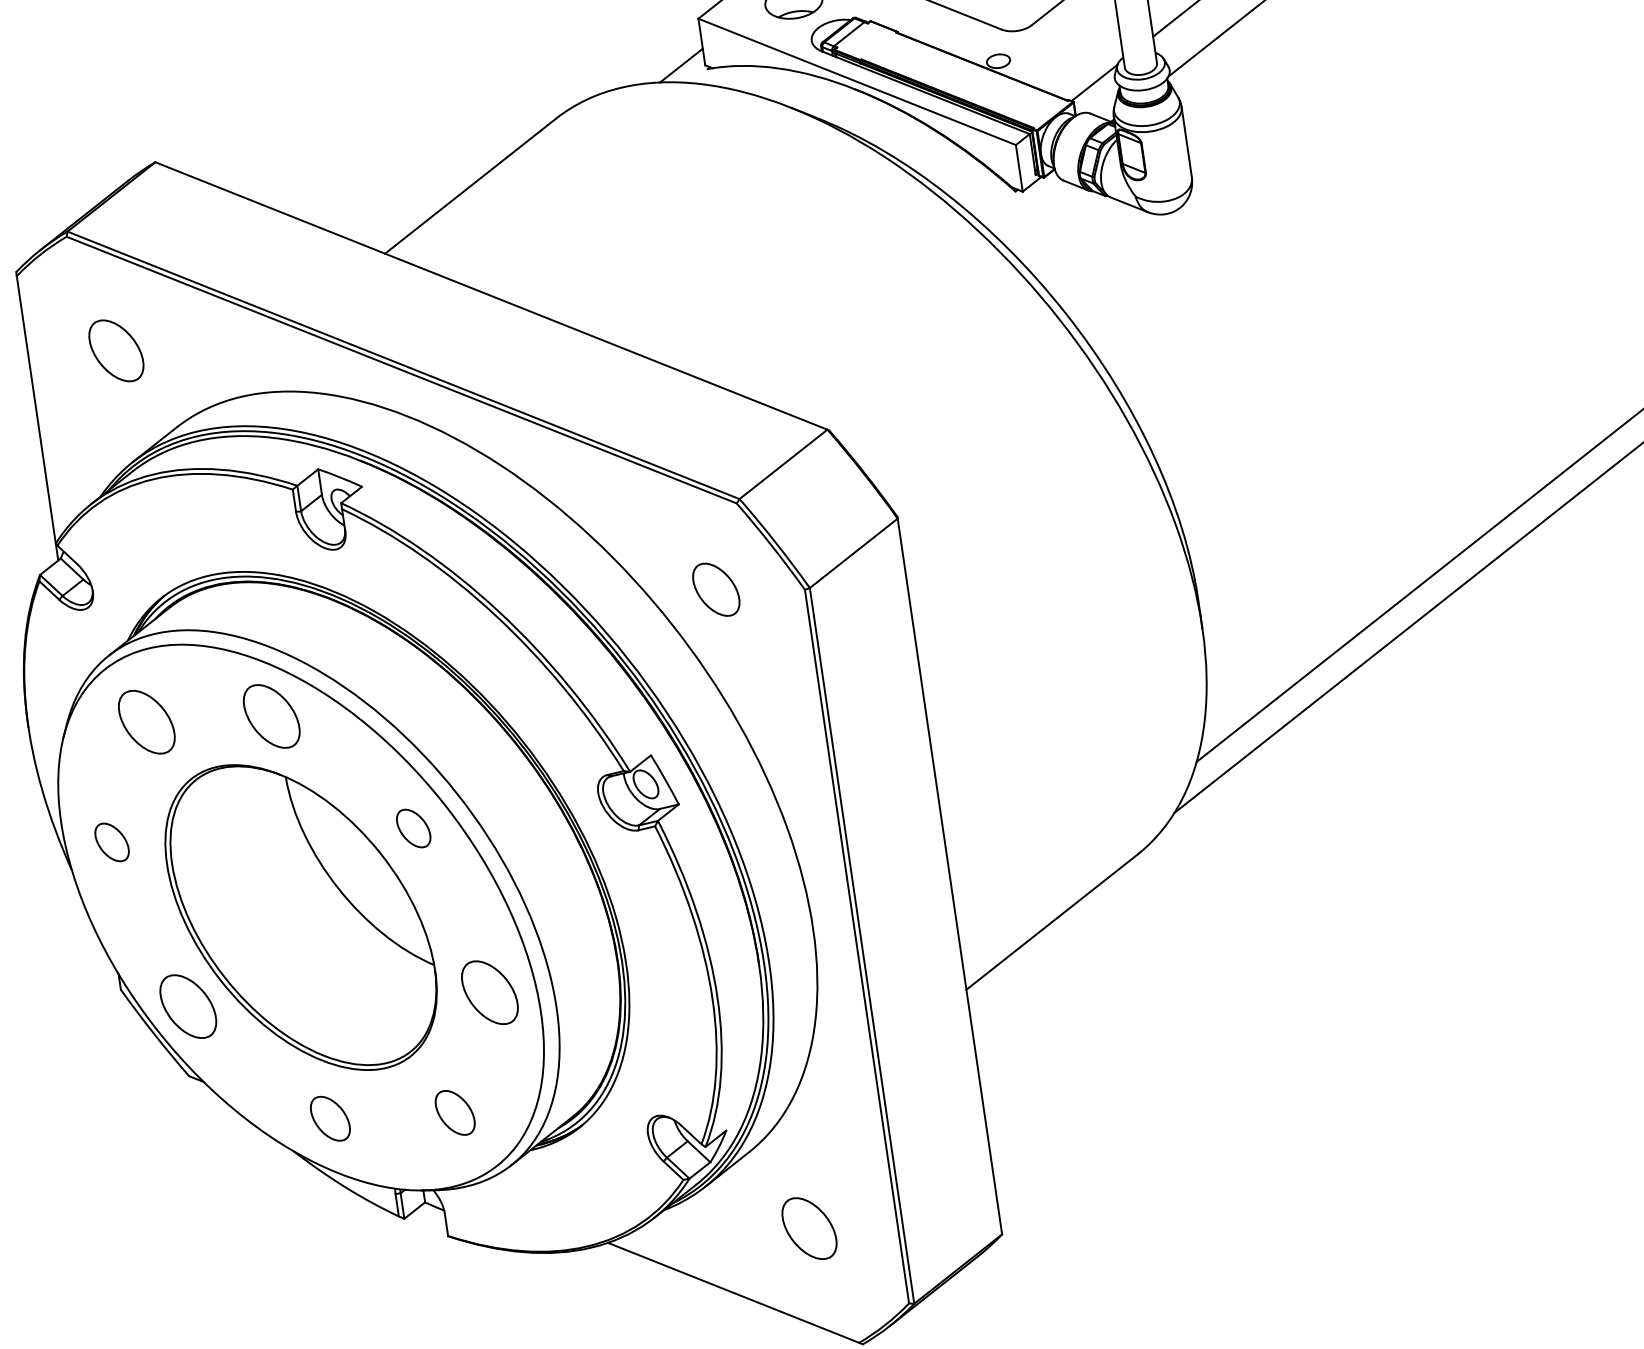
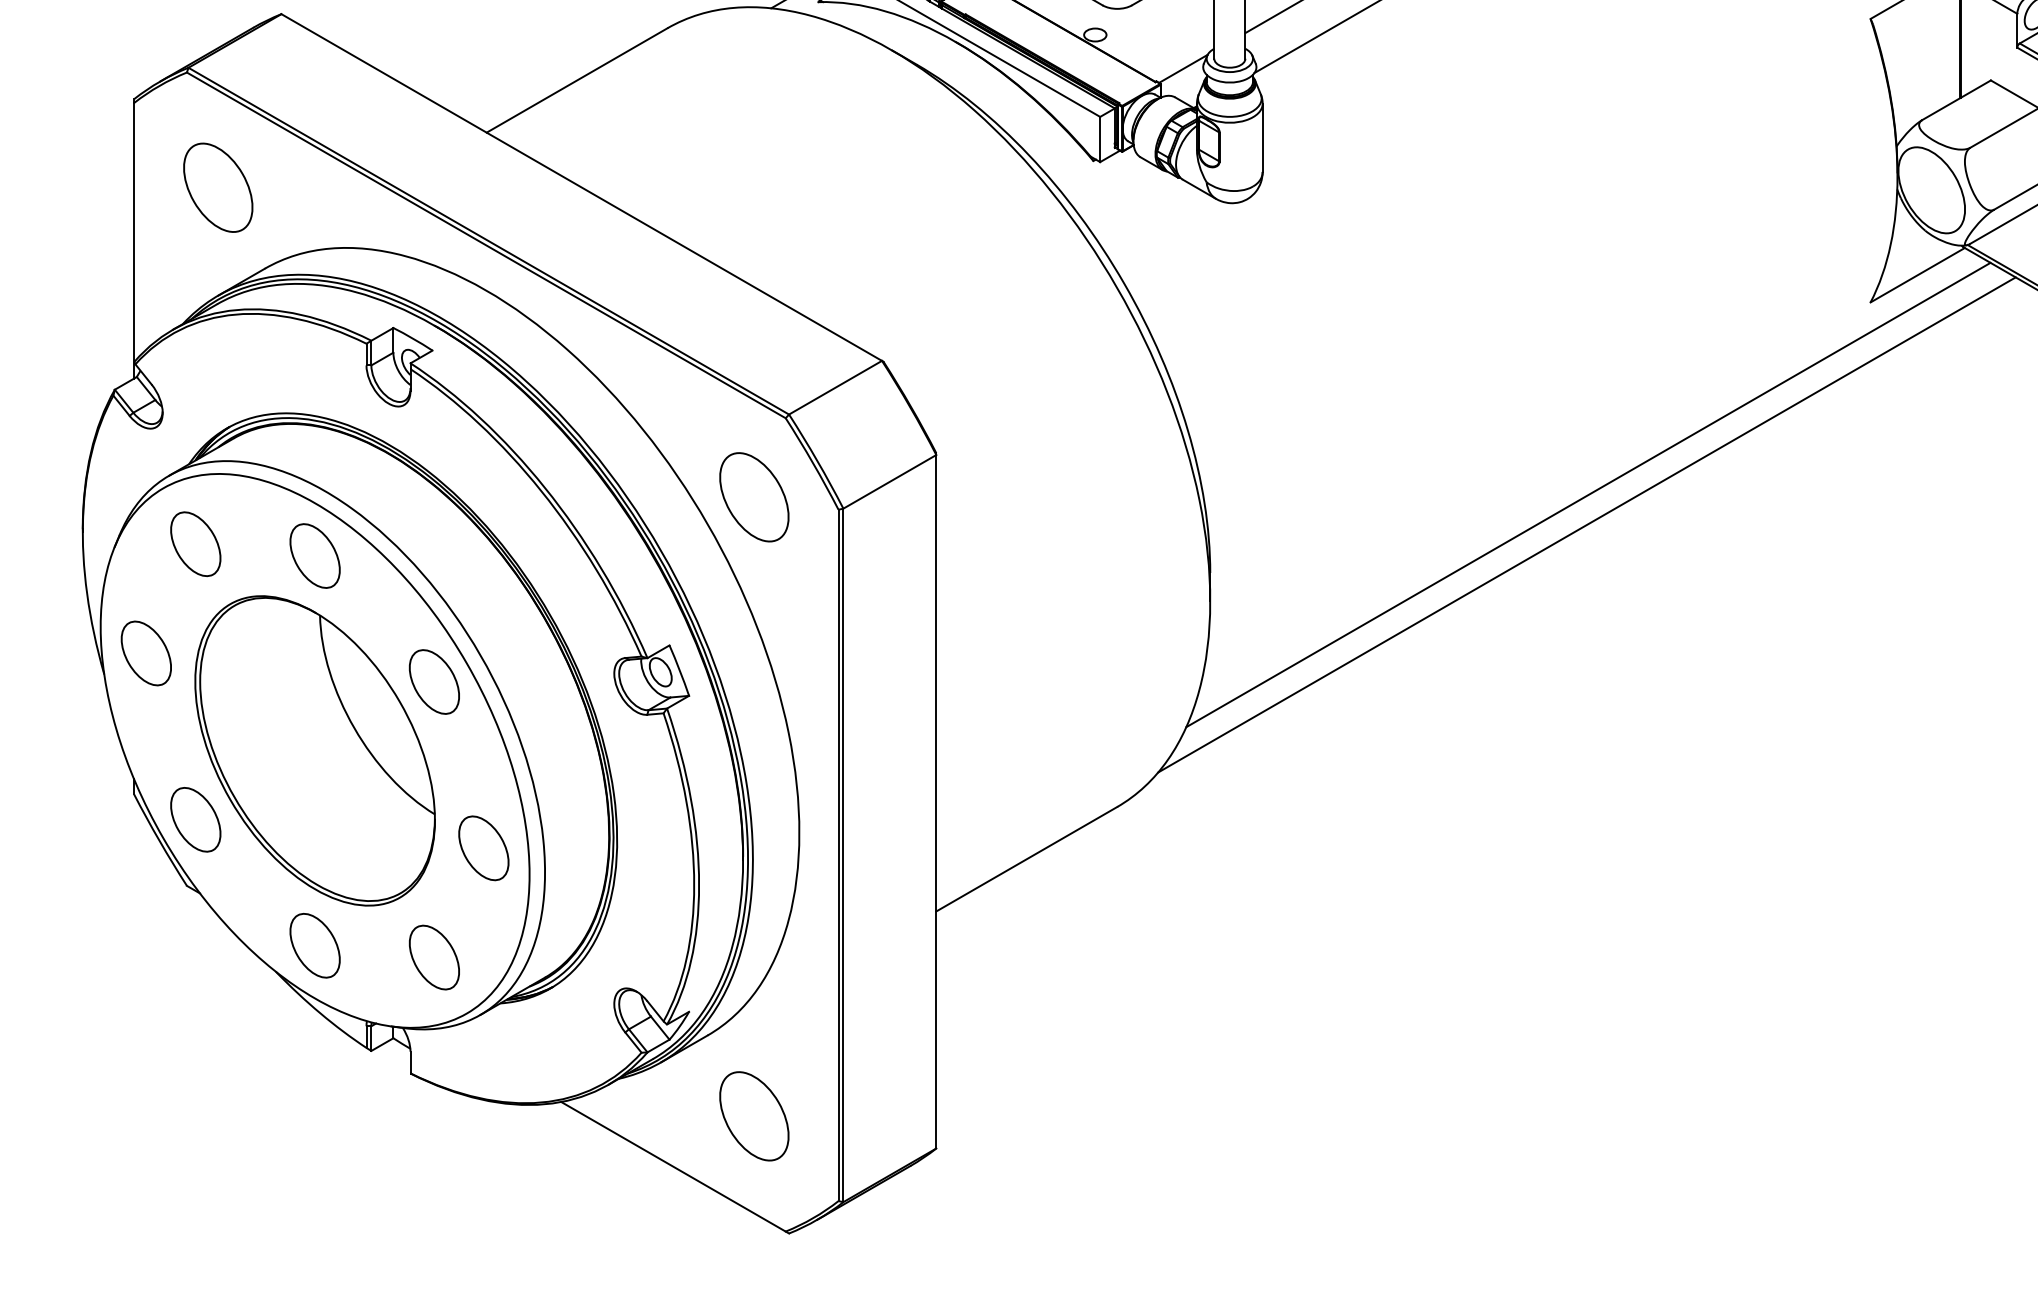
part: (116, 350) -> (218, 187), size x1.43
part: (716, 589) -> (754, 497), size x1.67
part: (412, 828) -> (433, 681), size x1.67
part: (111, 842) -> (145, 653), size x1.67
part: (454, 1112) -> (433, 957), size x1.43
part: (329, 1118) -> (314, 945), size x1.43
part: (809, 1228) -> (754, 1116), size x1.43

